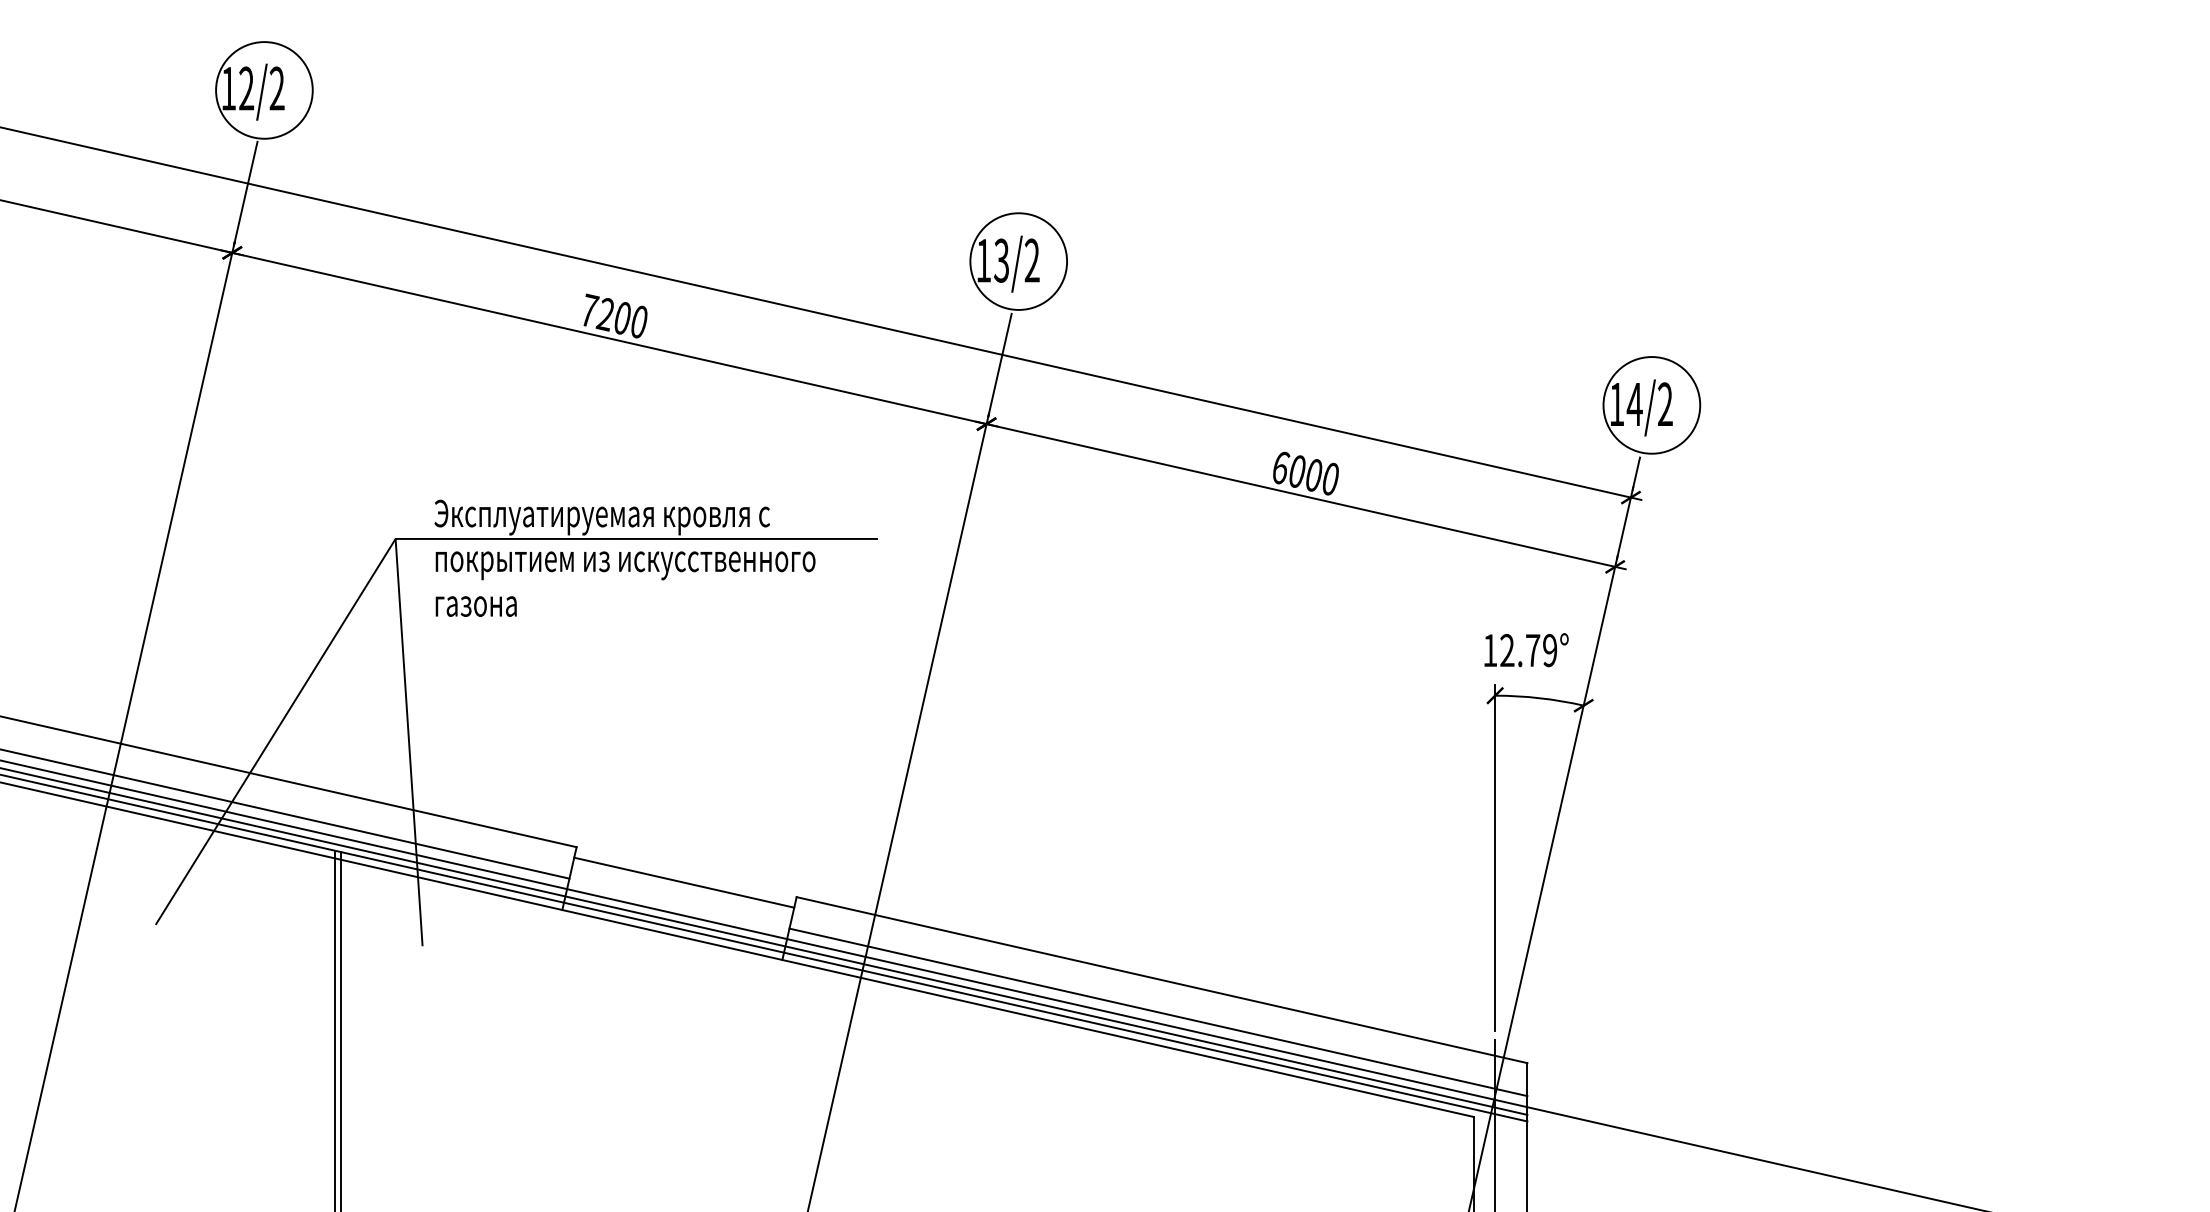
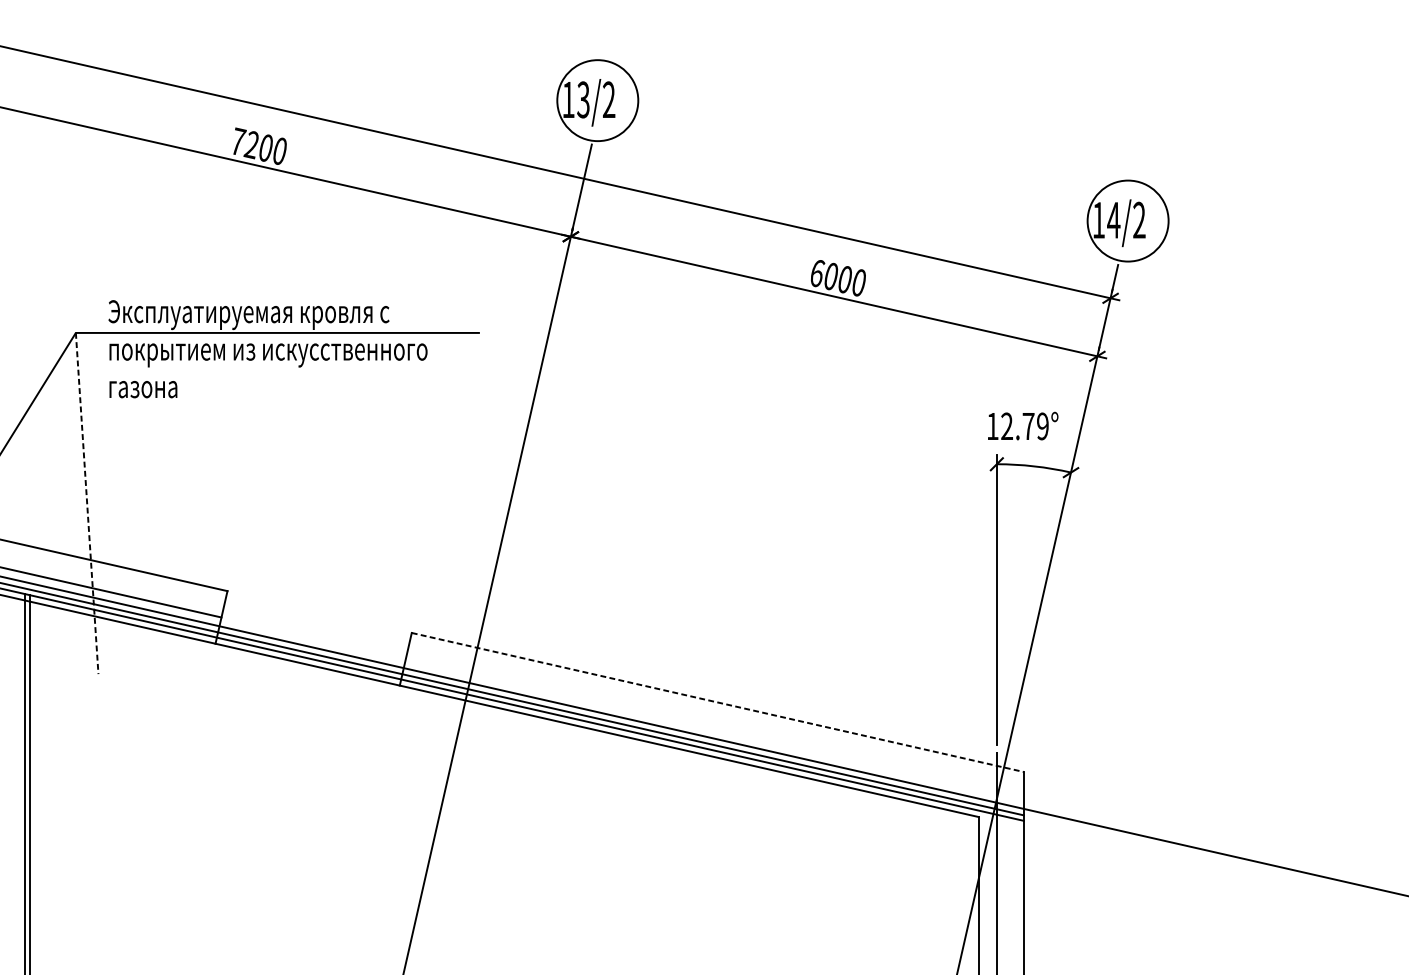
line: (409, 743) -> (87, 504), solid -> dashed
line: (684, 882) -> (317, 620), removed
line: (1162, 980) -> (718, 702), solid -> dashed
line: (1158, 1012) -> (714, 729), removed

